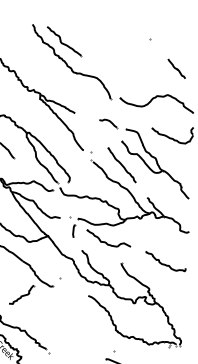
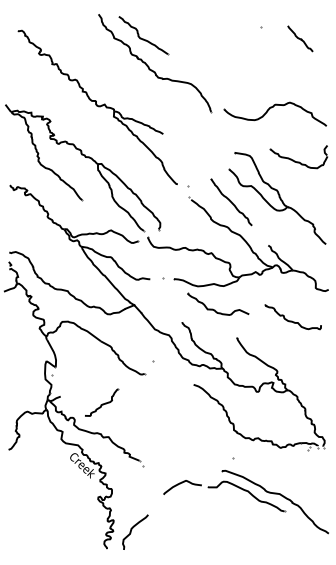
part: (176, 68) -> (300, 38), moved
part: (108, 123) -> (210, 145), removed
part: (73, 230) -> (169, 295), removed
curve: (165, 263) -> (292, 320), moved
part: (22, 294) -> (102, 402), moved

